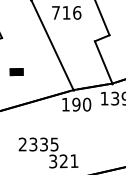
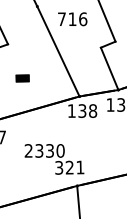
text: (81, 104) -> (87, 110), 190 -> 138
text: (54, 144) -> (60, 150), 2335 -> 2330

